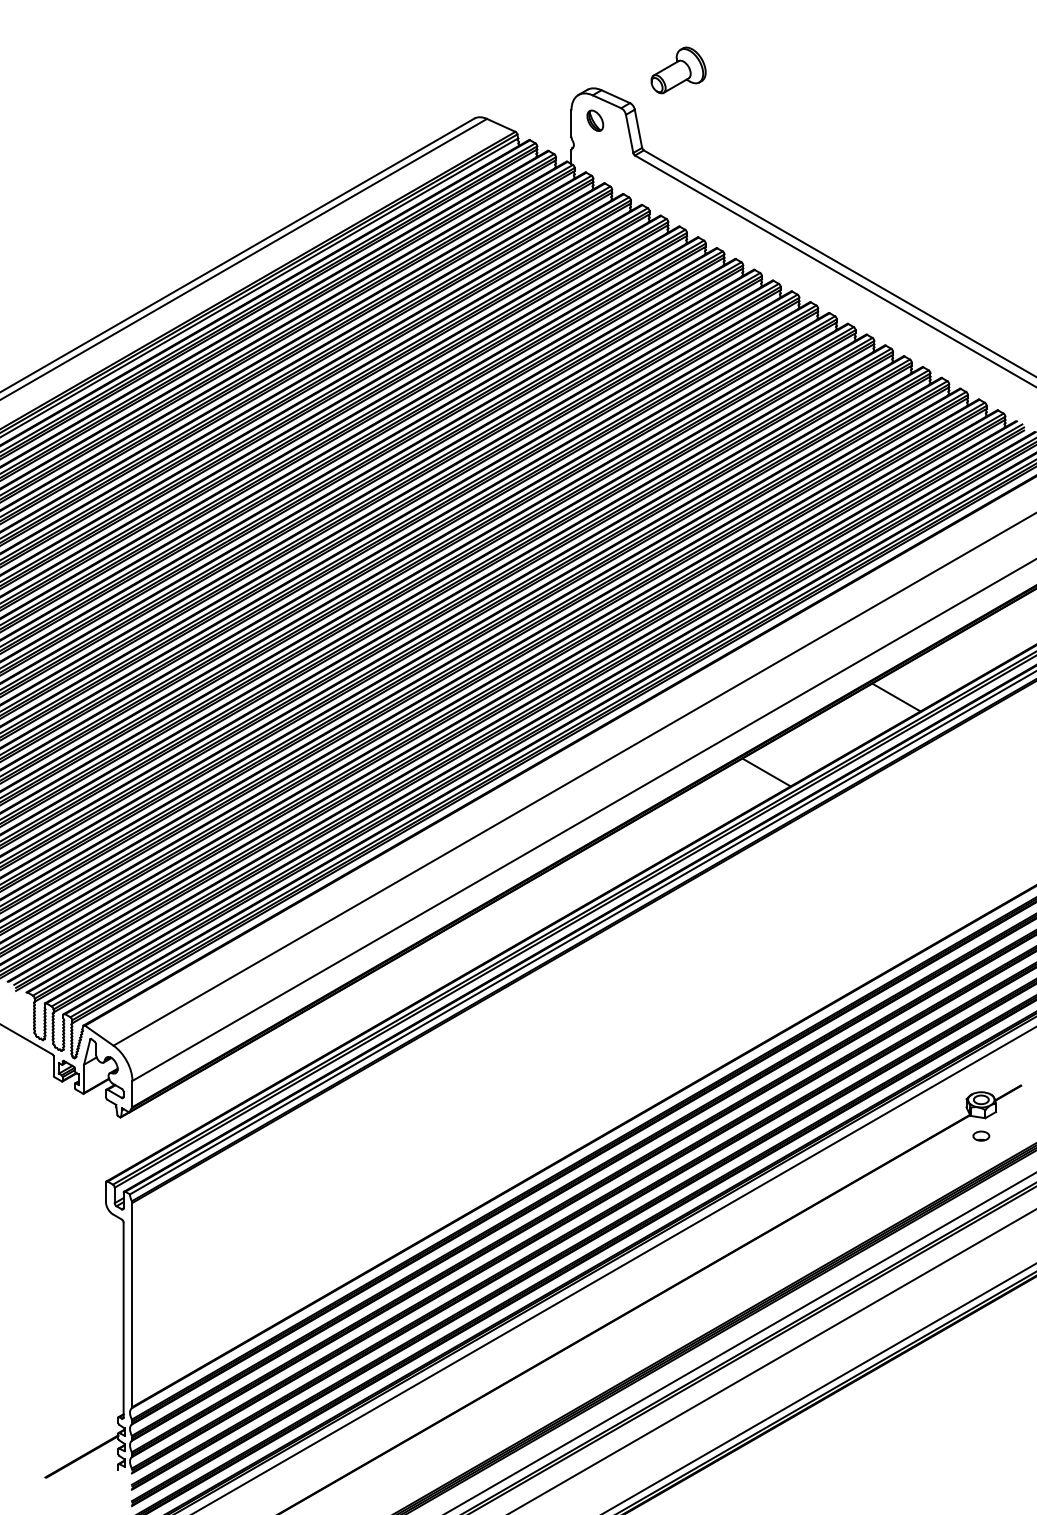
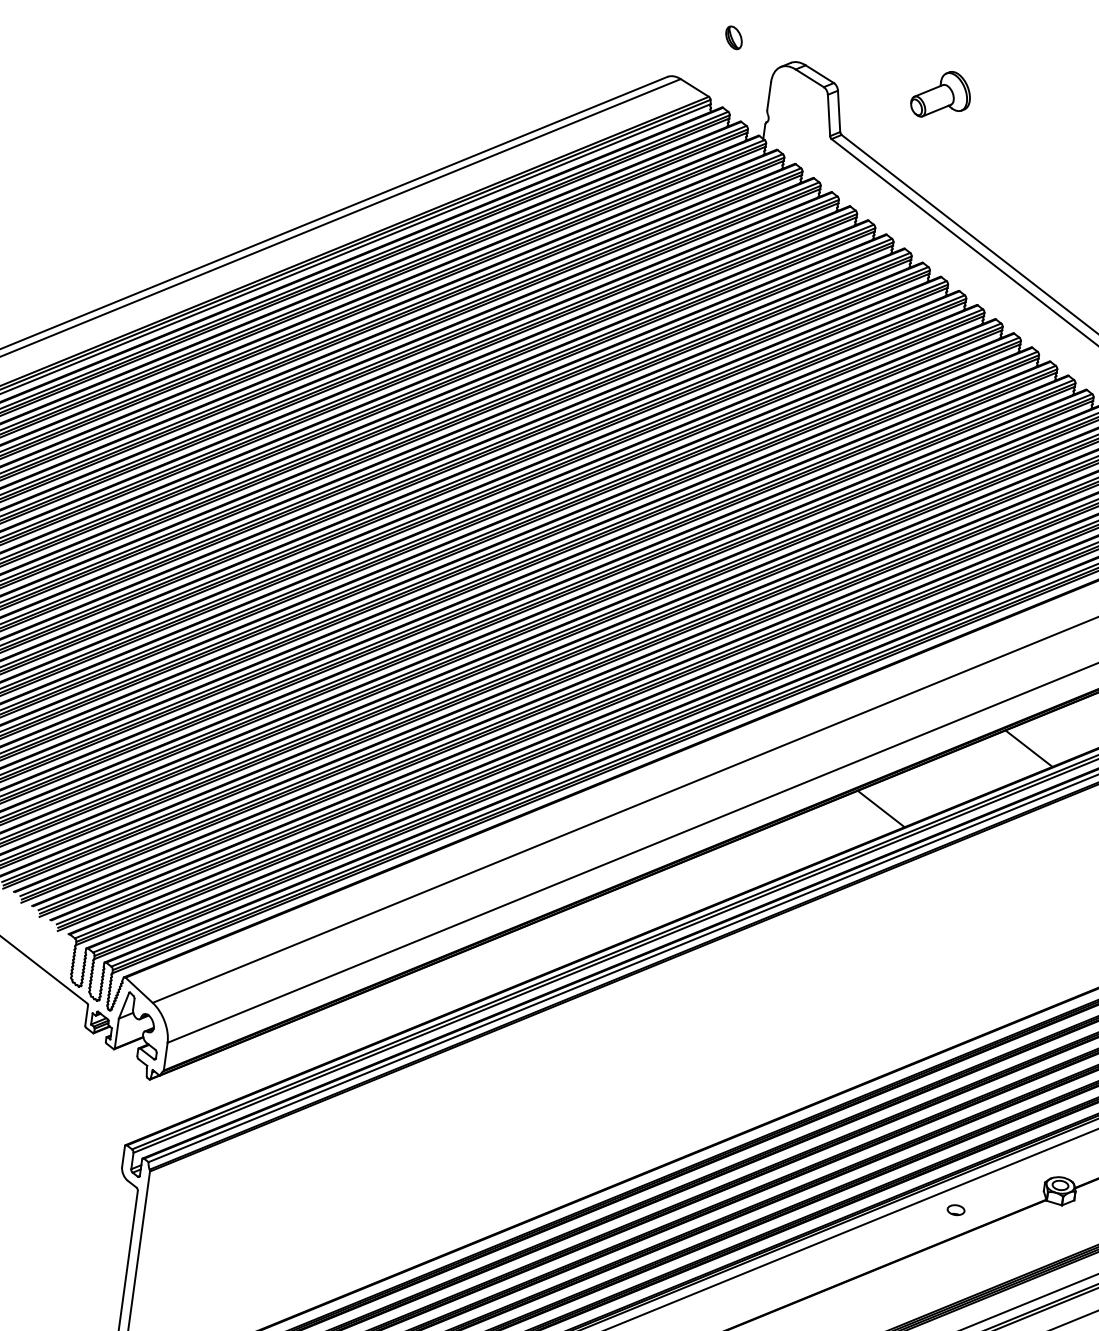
part: (678, 70) -> (941, 94), moved
part: (595, 120) -> (734, 37), moved
part: (981, 1135) -> (956, 1209), moved

